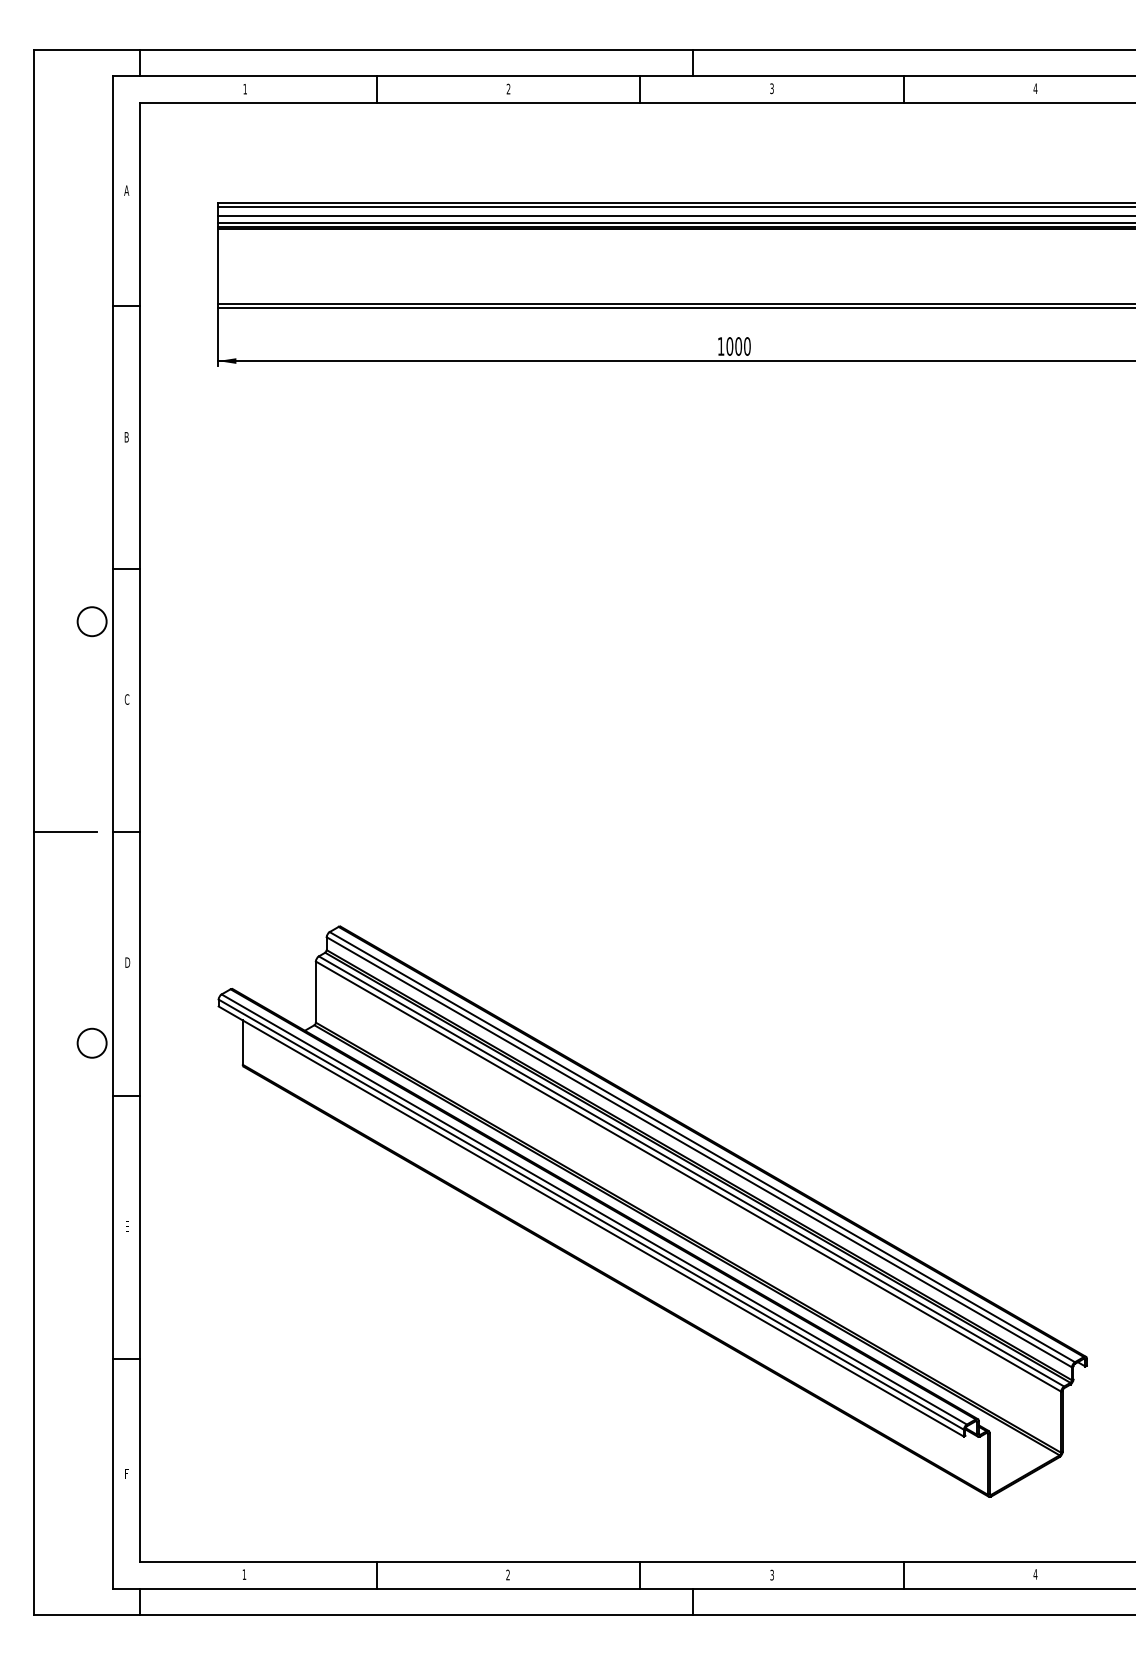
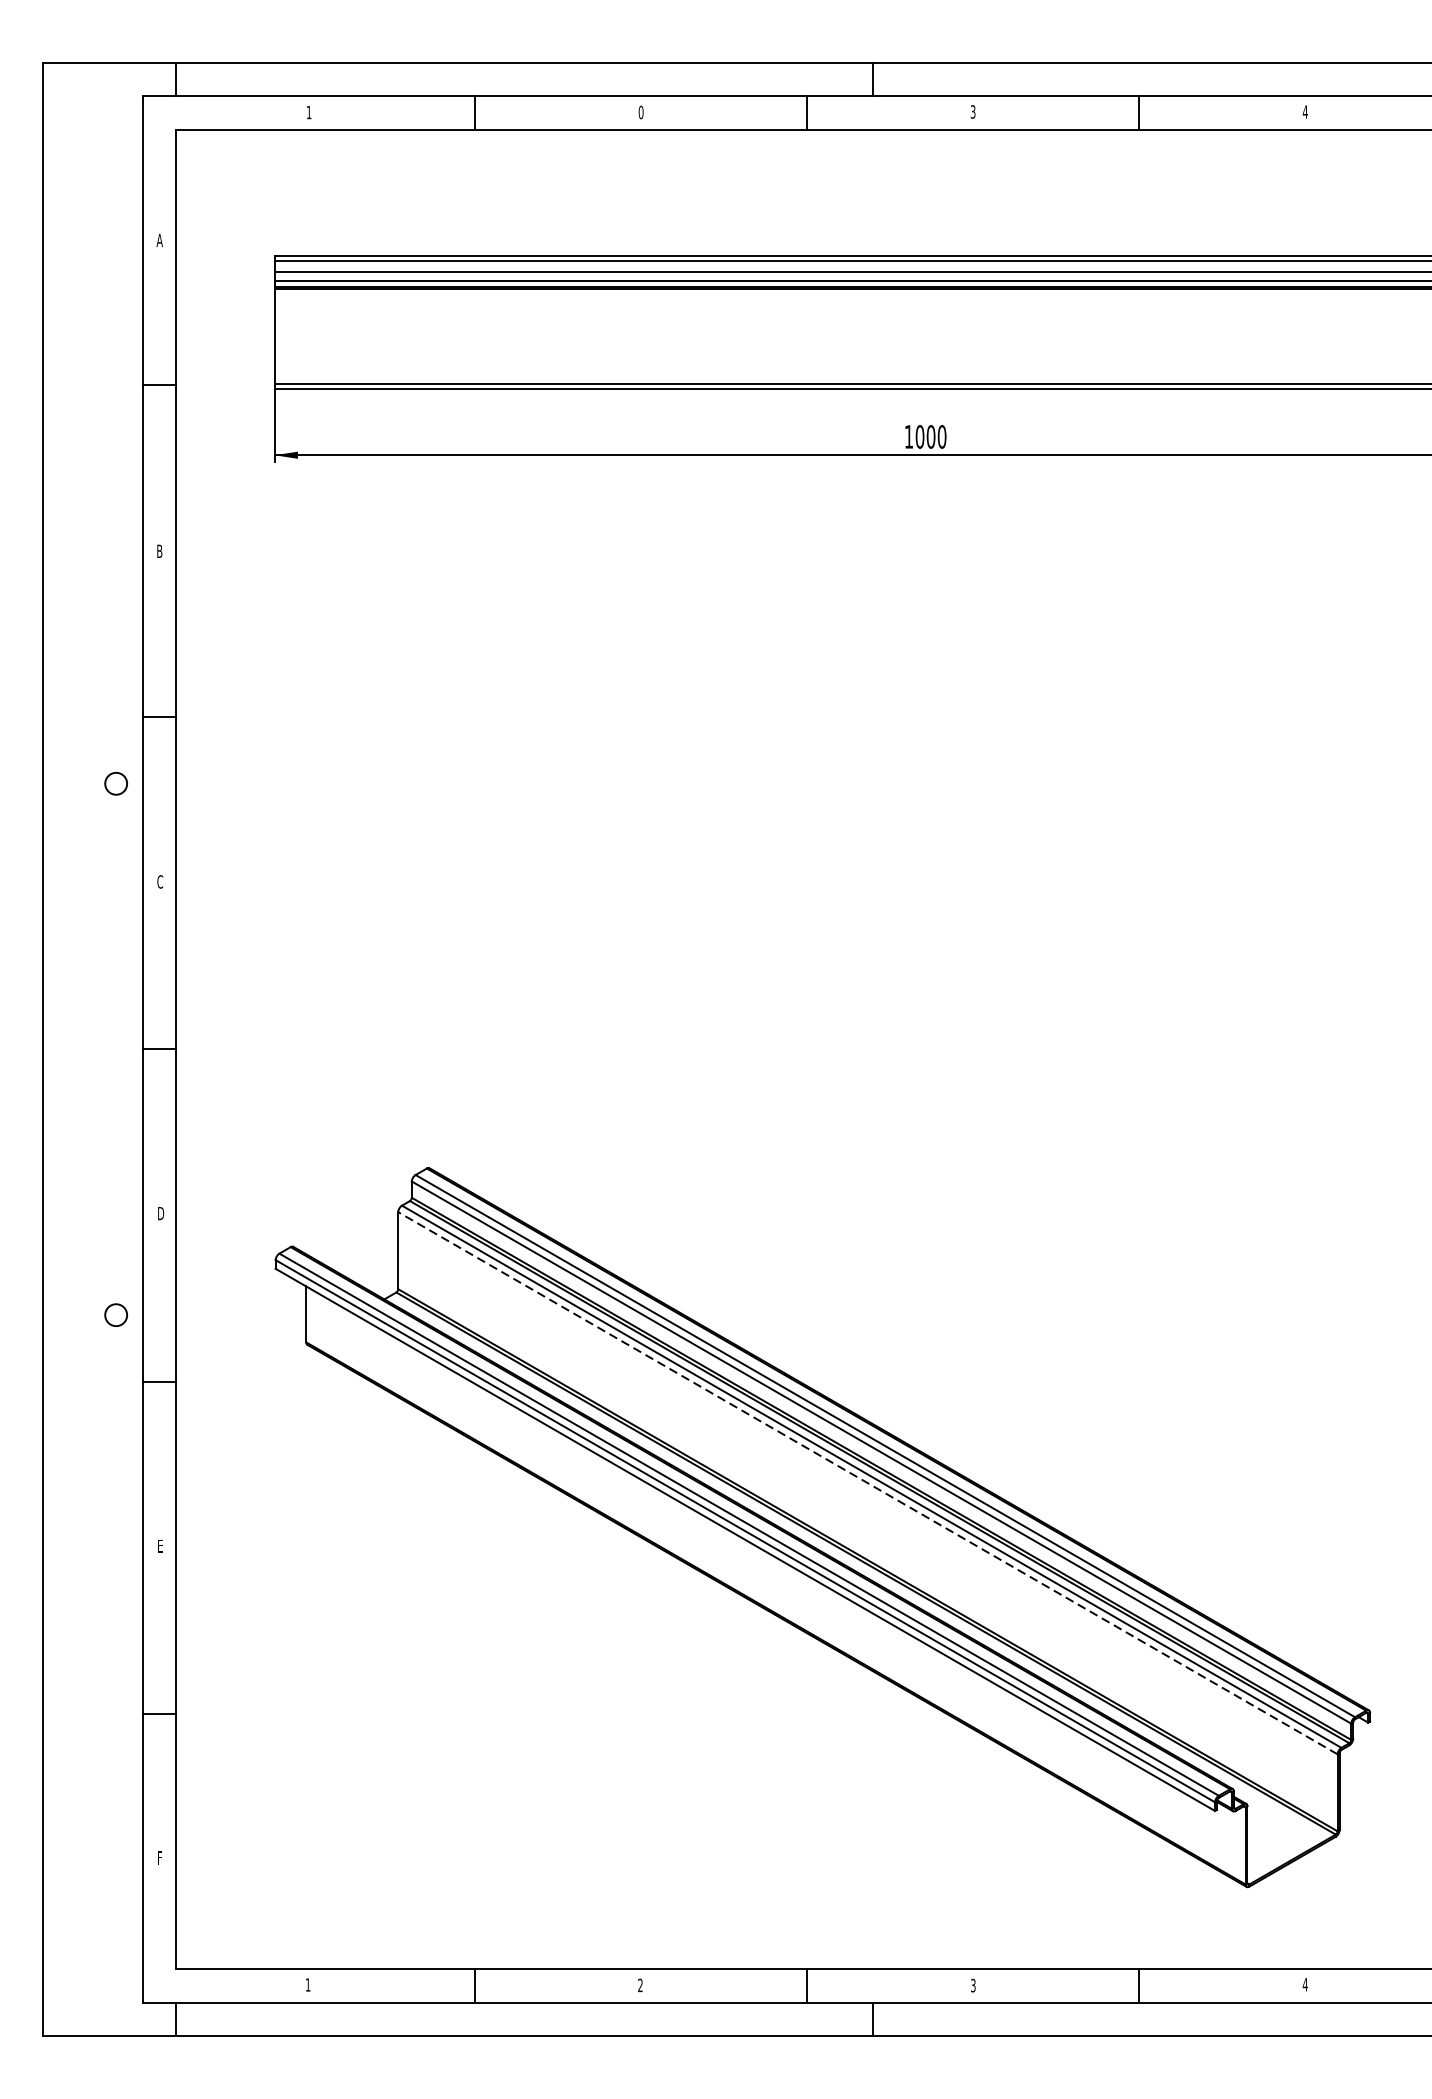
text: (508, 89) -> (641, 112), 2 -> 0
circle: (91, 621) -> (115, 783), size x0.6
line: (65, 832) -> (82, 1049), removed
circle: (91, 1042) -> (115, 1314), size x0.6
line: (688, 1176) -> (867, 1483), solid -> dashed

